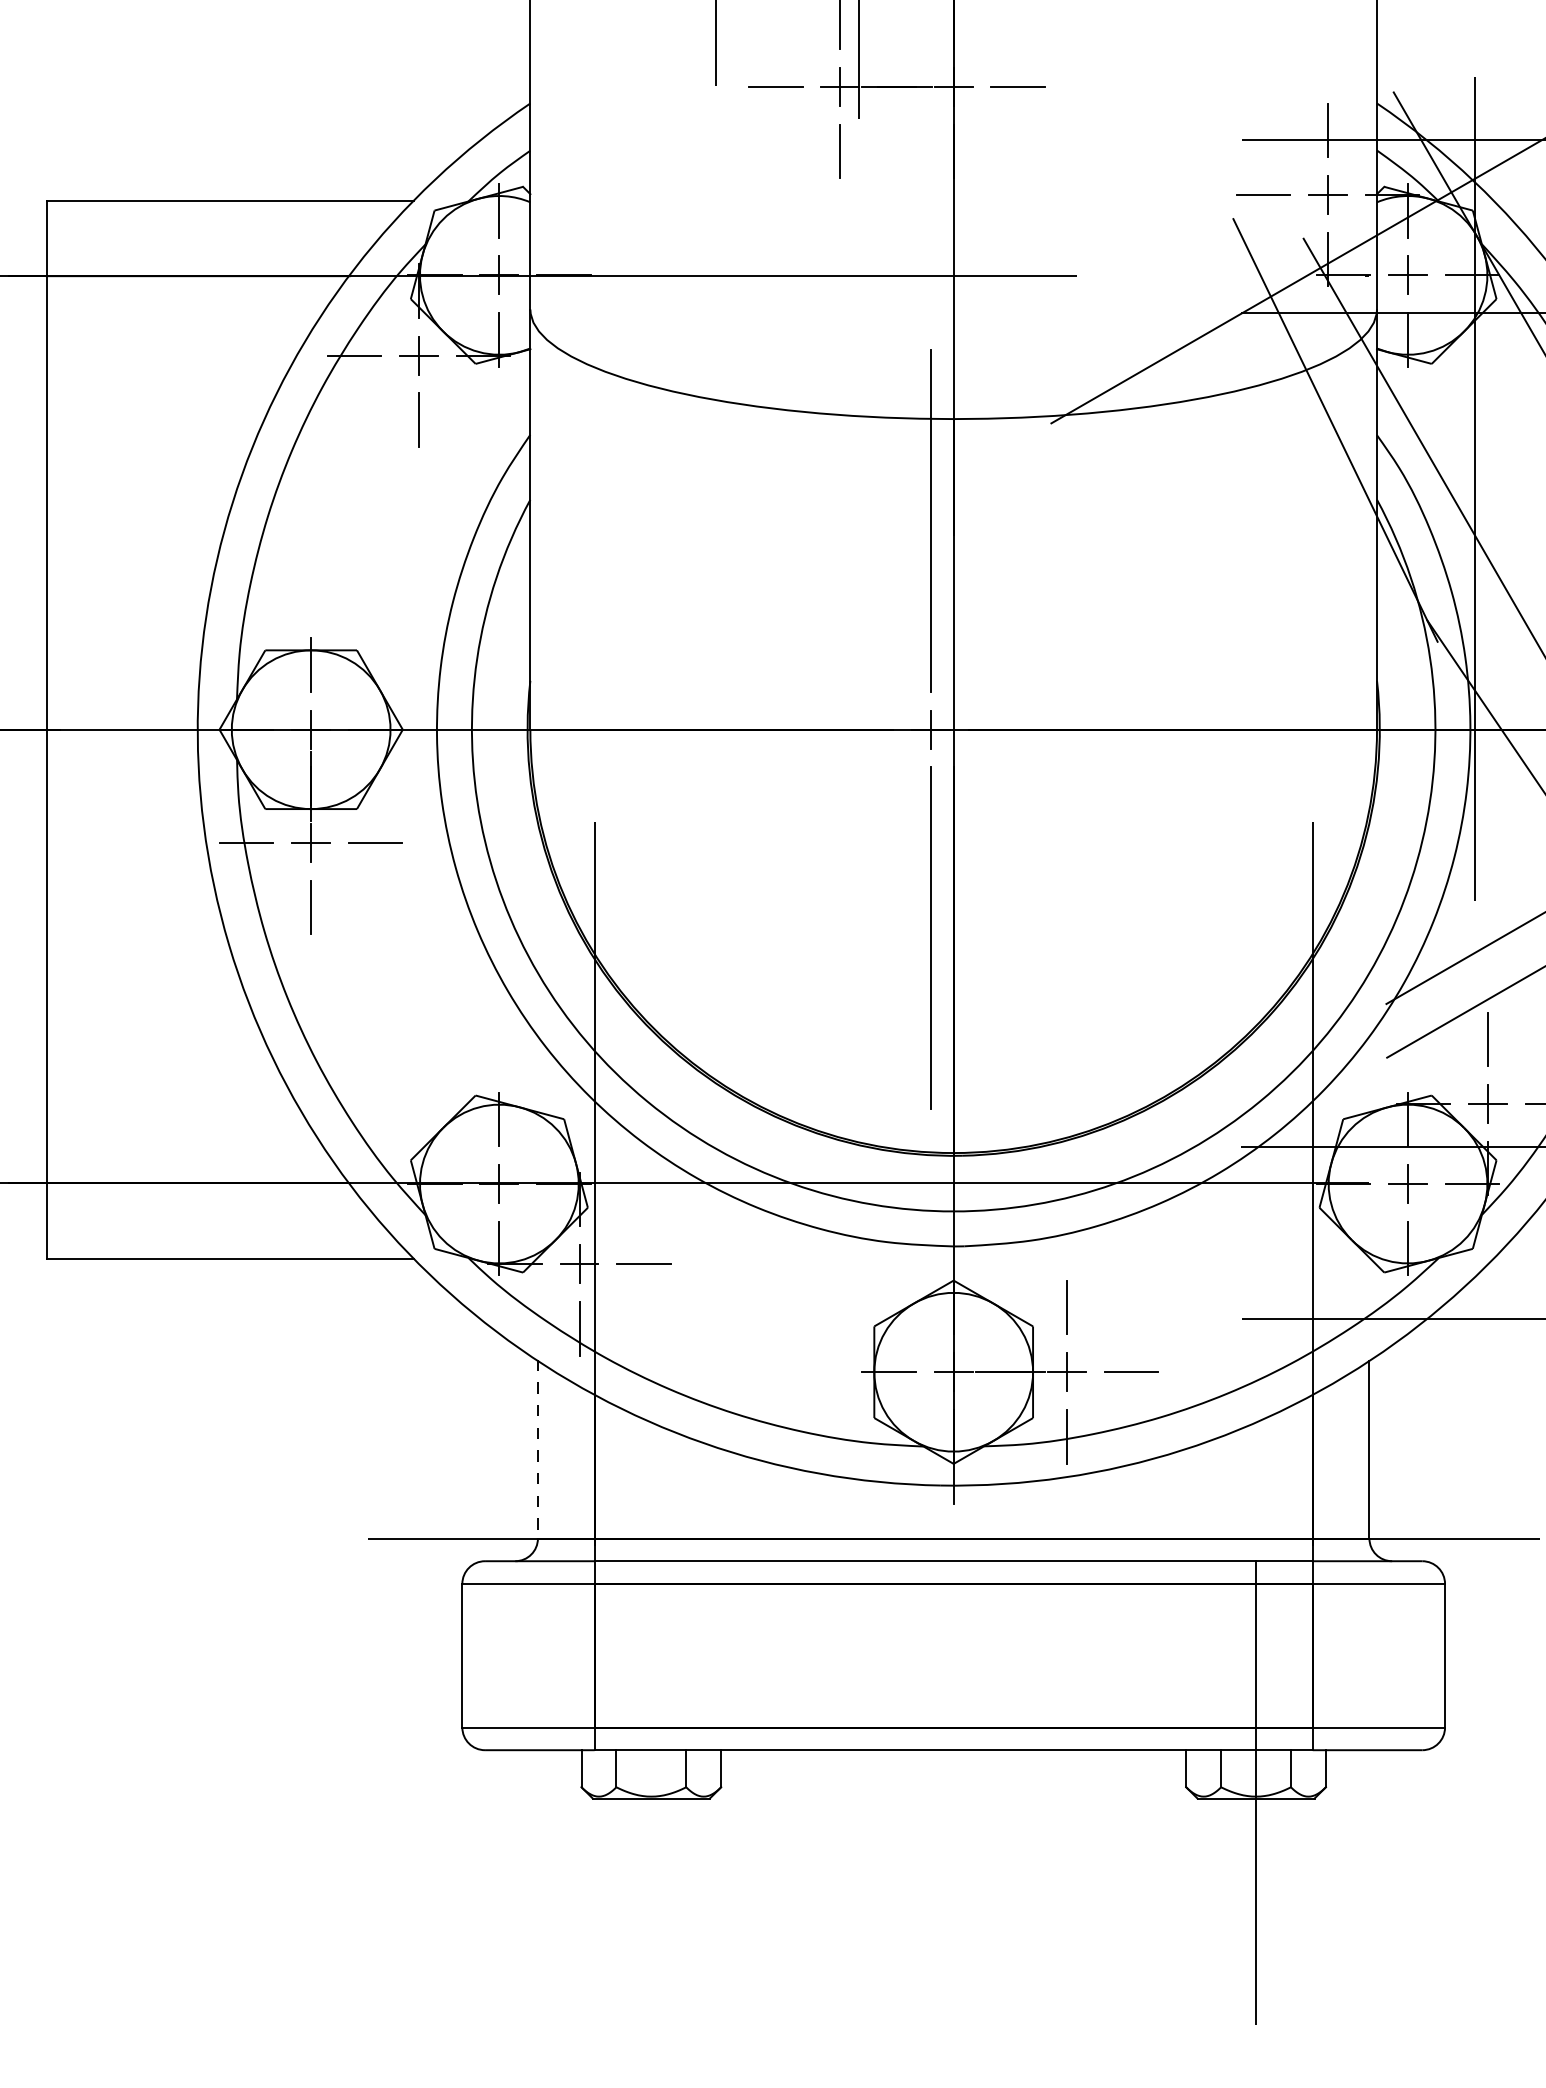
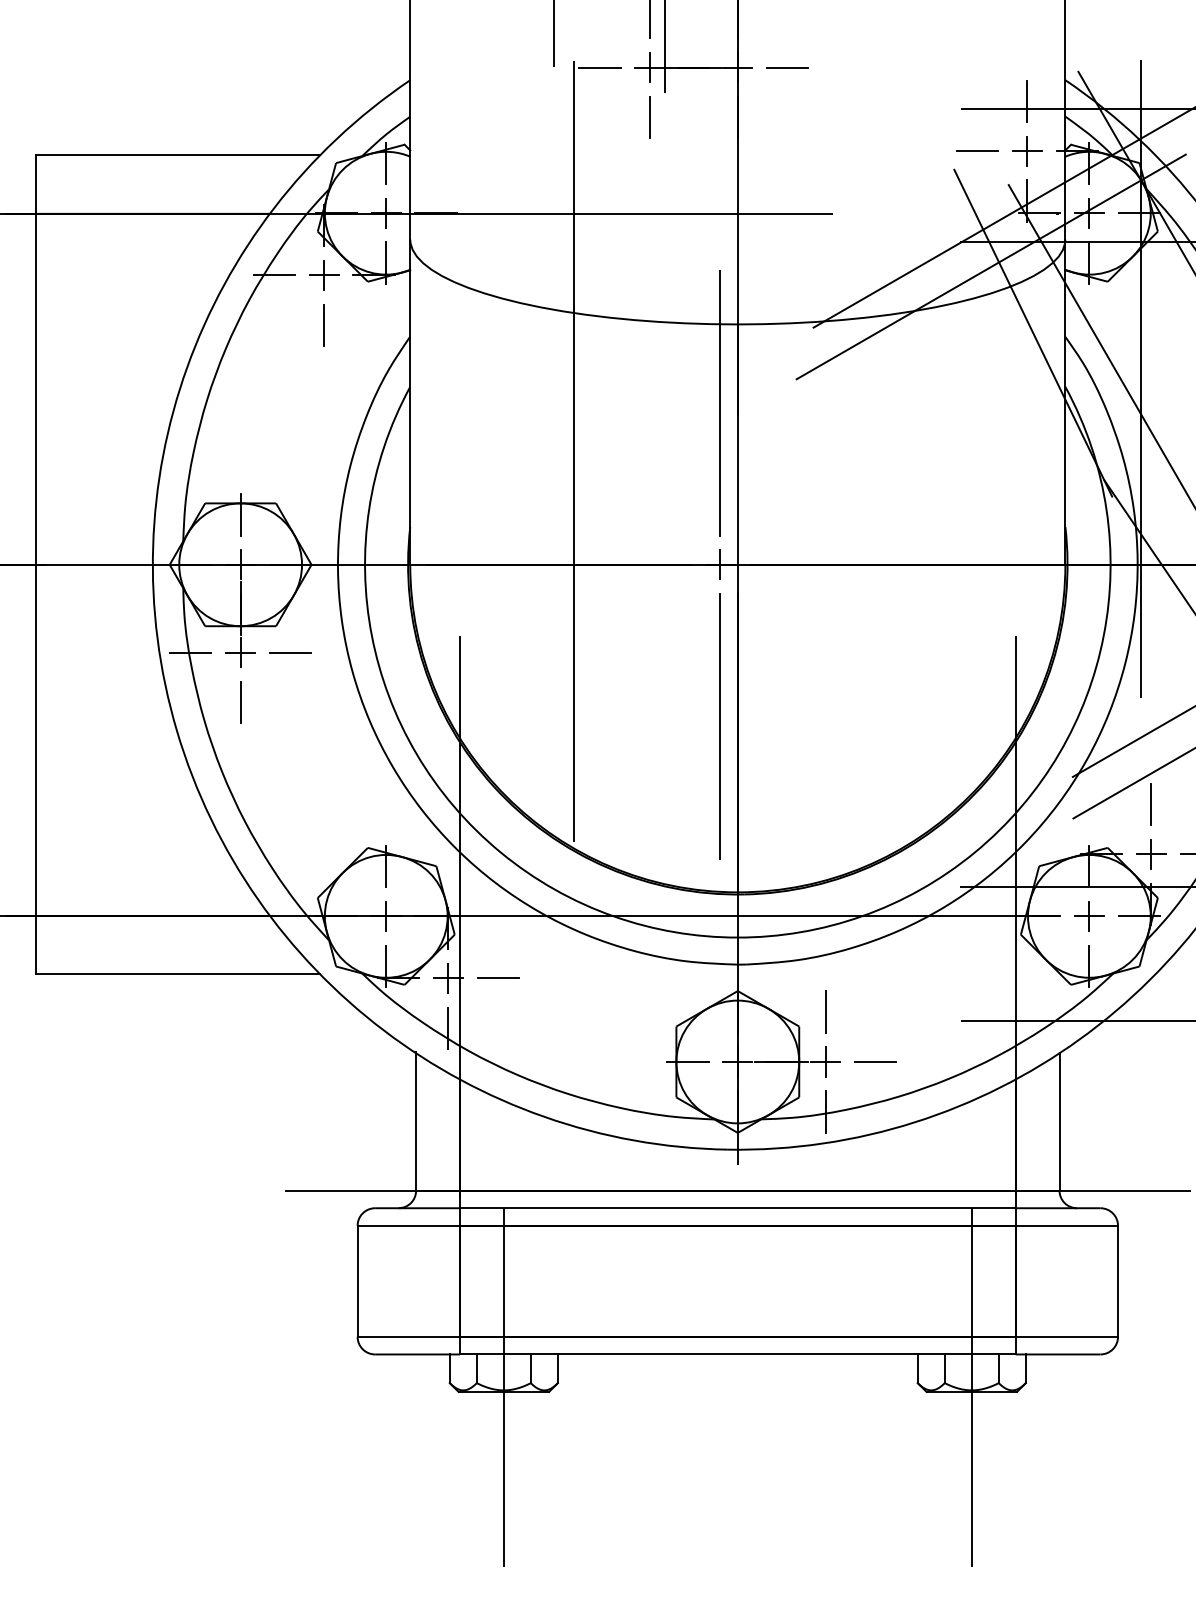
line: (1280, 344) -> (990, 266), added
line: (742, 582) -> (574, 450), added
line: (537, 1449) -> (415, 1121), dashed -> solid
line: (651, 1792) -> (503, 1387), added

